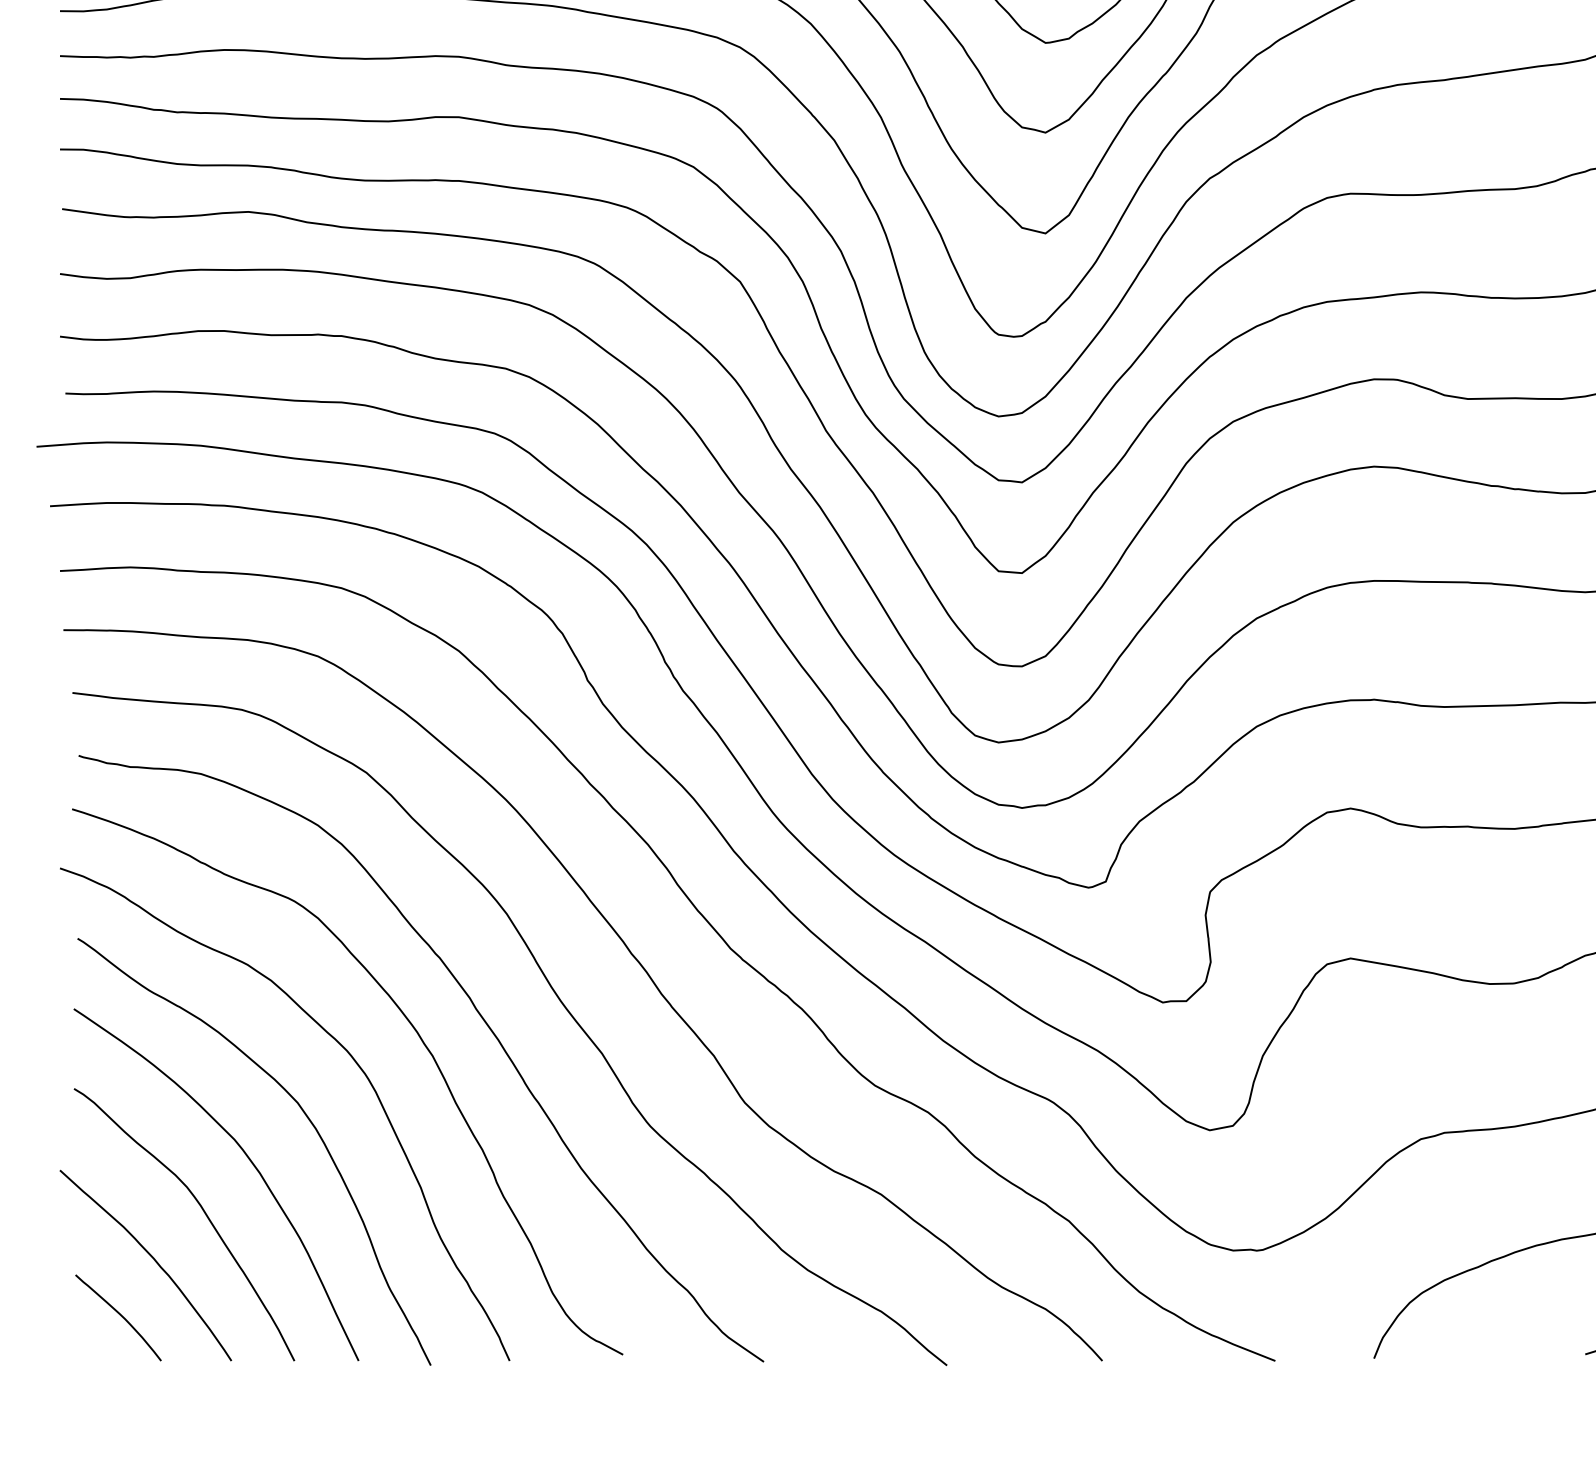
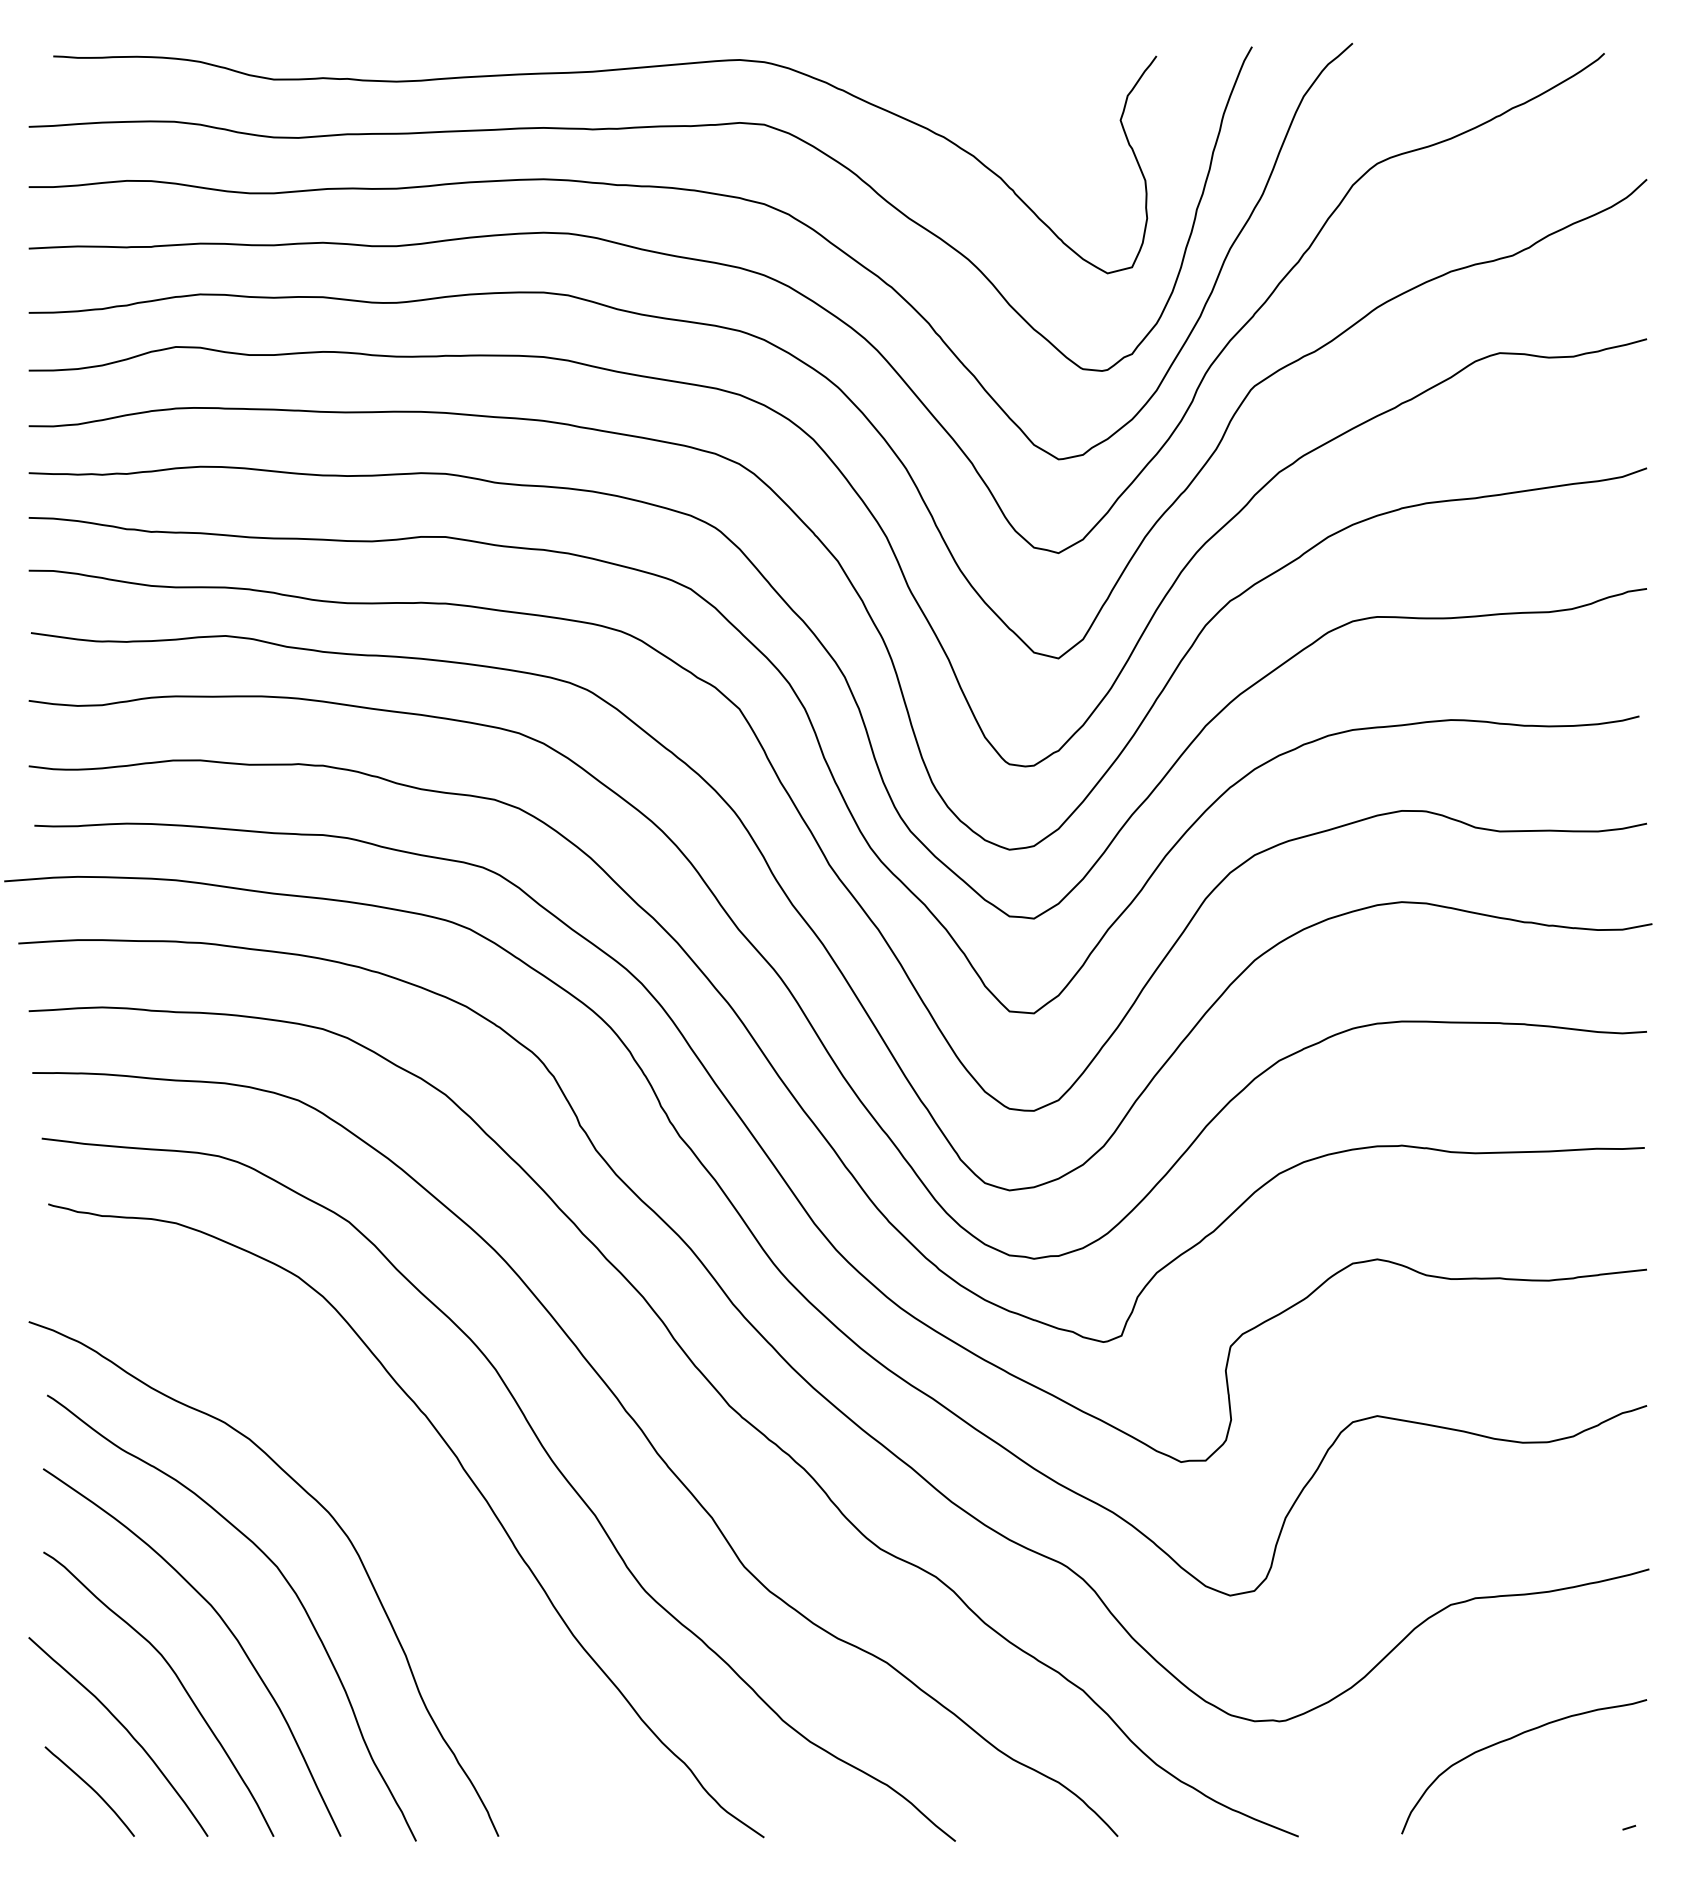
curve: (419, 1038) -> (404, 1499), removed

